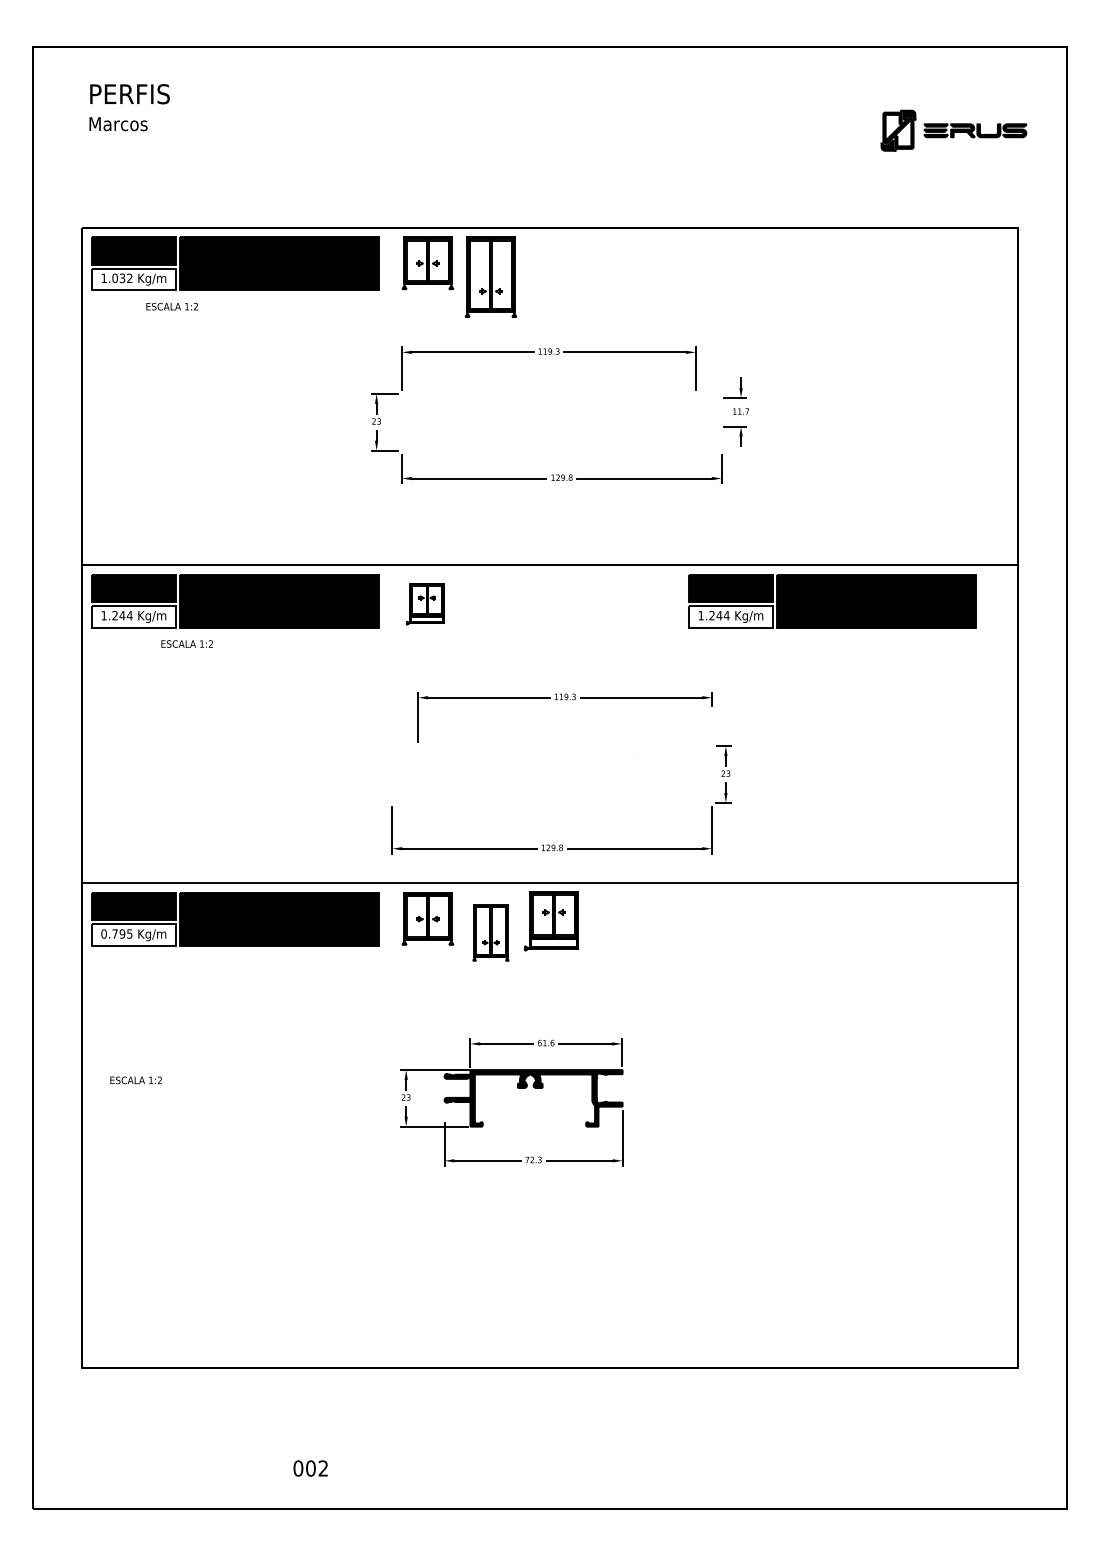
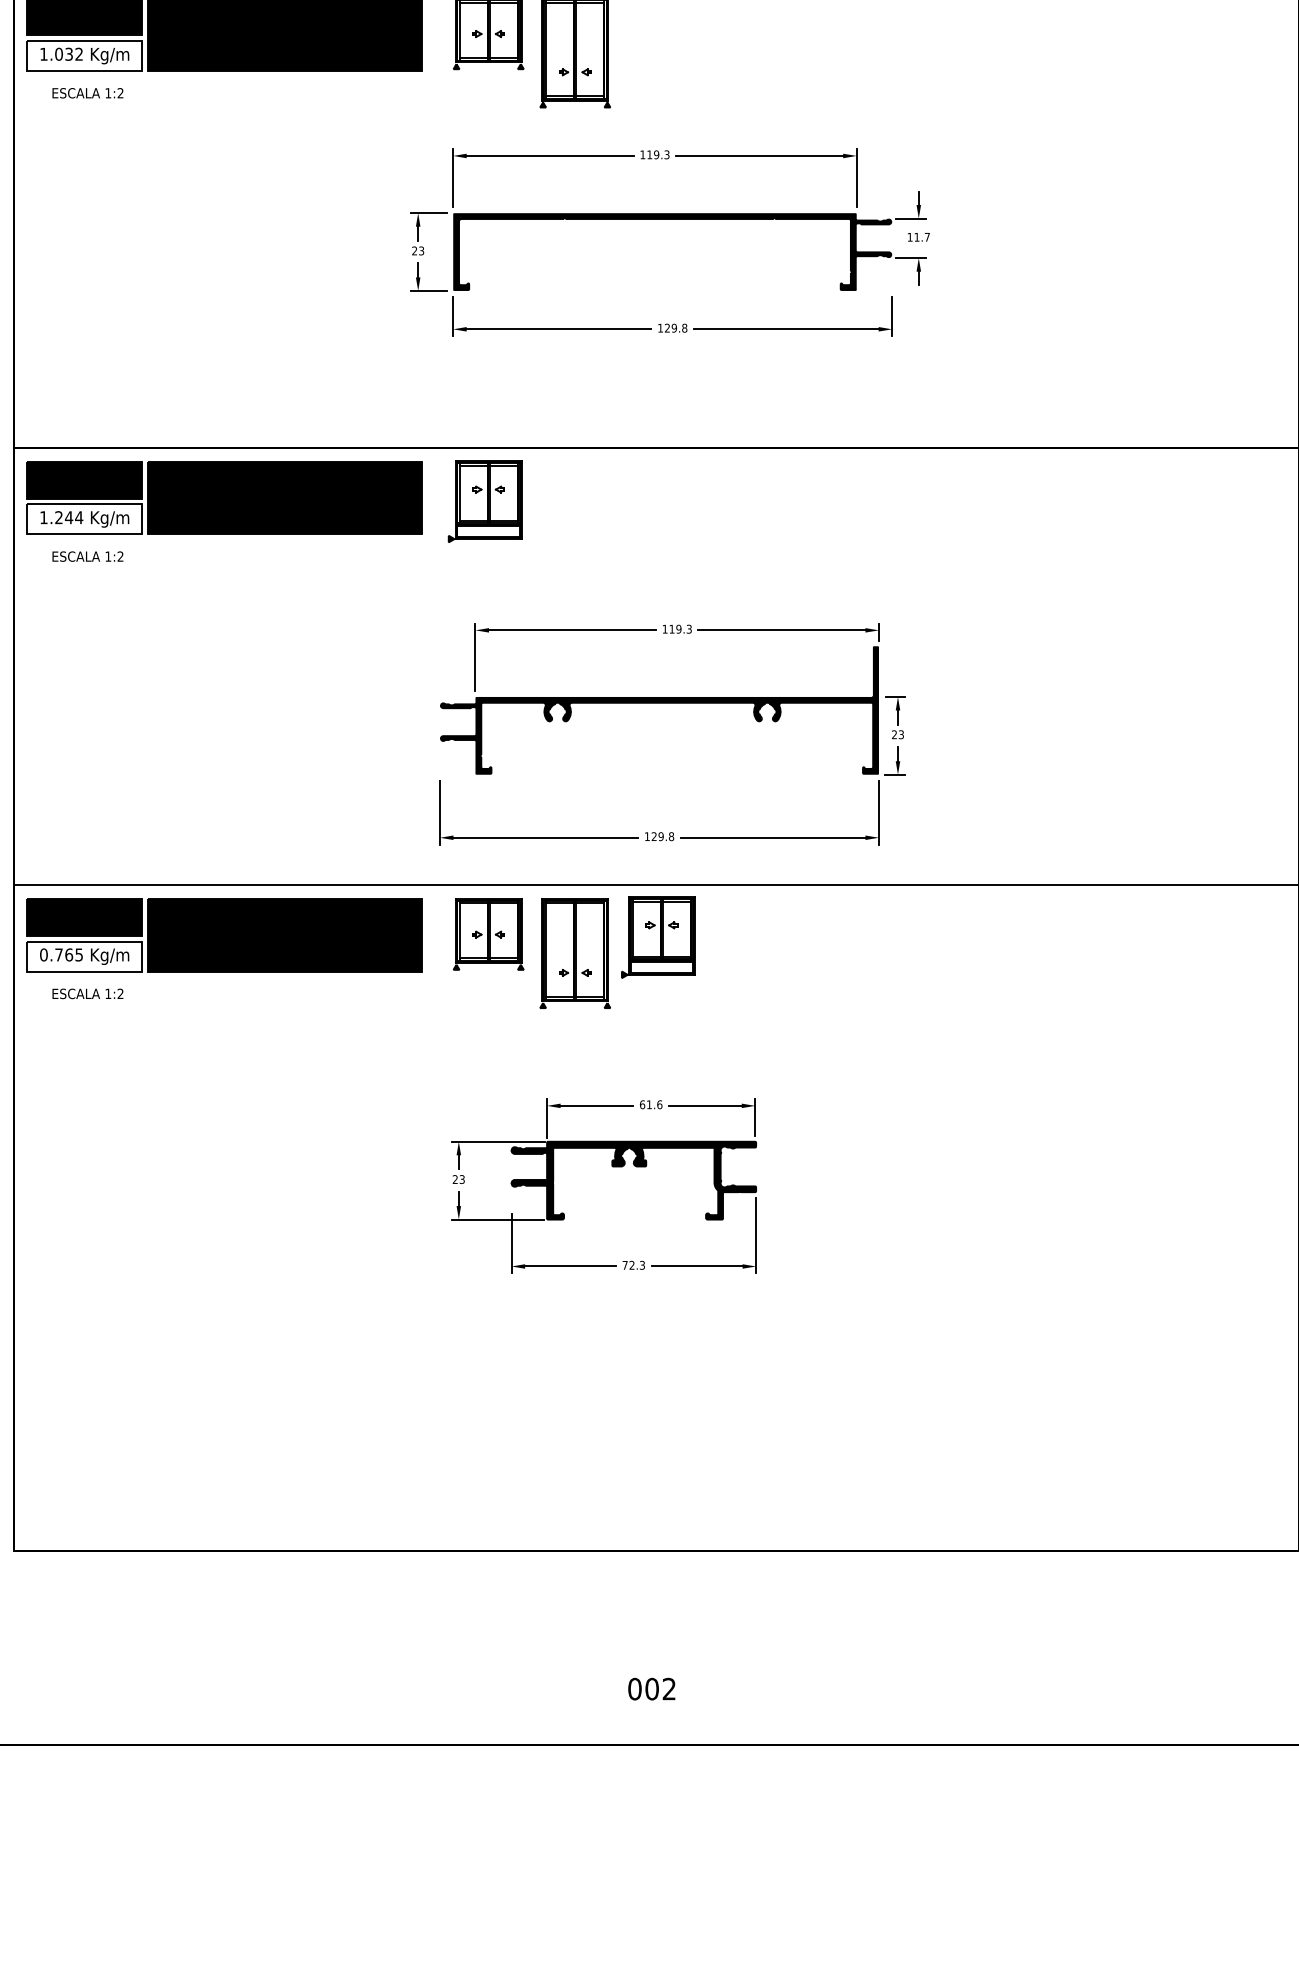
text: (171, 306) -> (87, 92), moved
fill: (561, 422) -> (672, 252), added
part: (832, 601) -> (1044, 498), removed
part: (425, 604) -> (485, 502), size x1.43
text: (186, 643) -> (87, 555), moved
fill: (552, 755) -> (659, 709), added
part: (490, 932) -> (574, 952), size x1.43
text: (122, 933) -> (69, 954), 0.795 -> 0.765
text: (135, 1080) -> (87, 994), moved
text: (310, 1468) -> (651, 1689), moved

